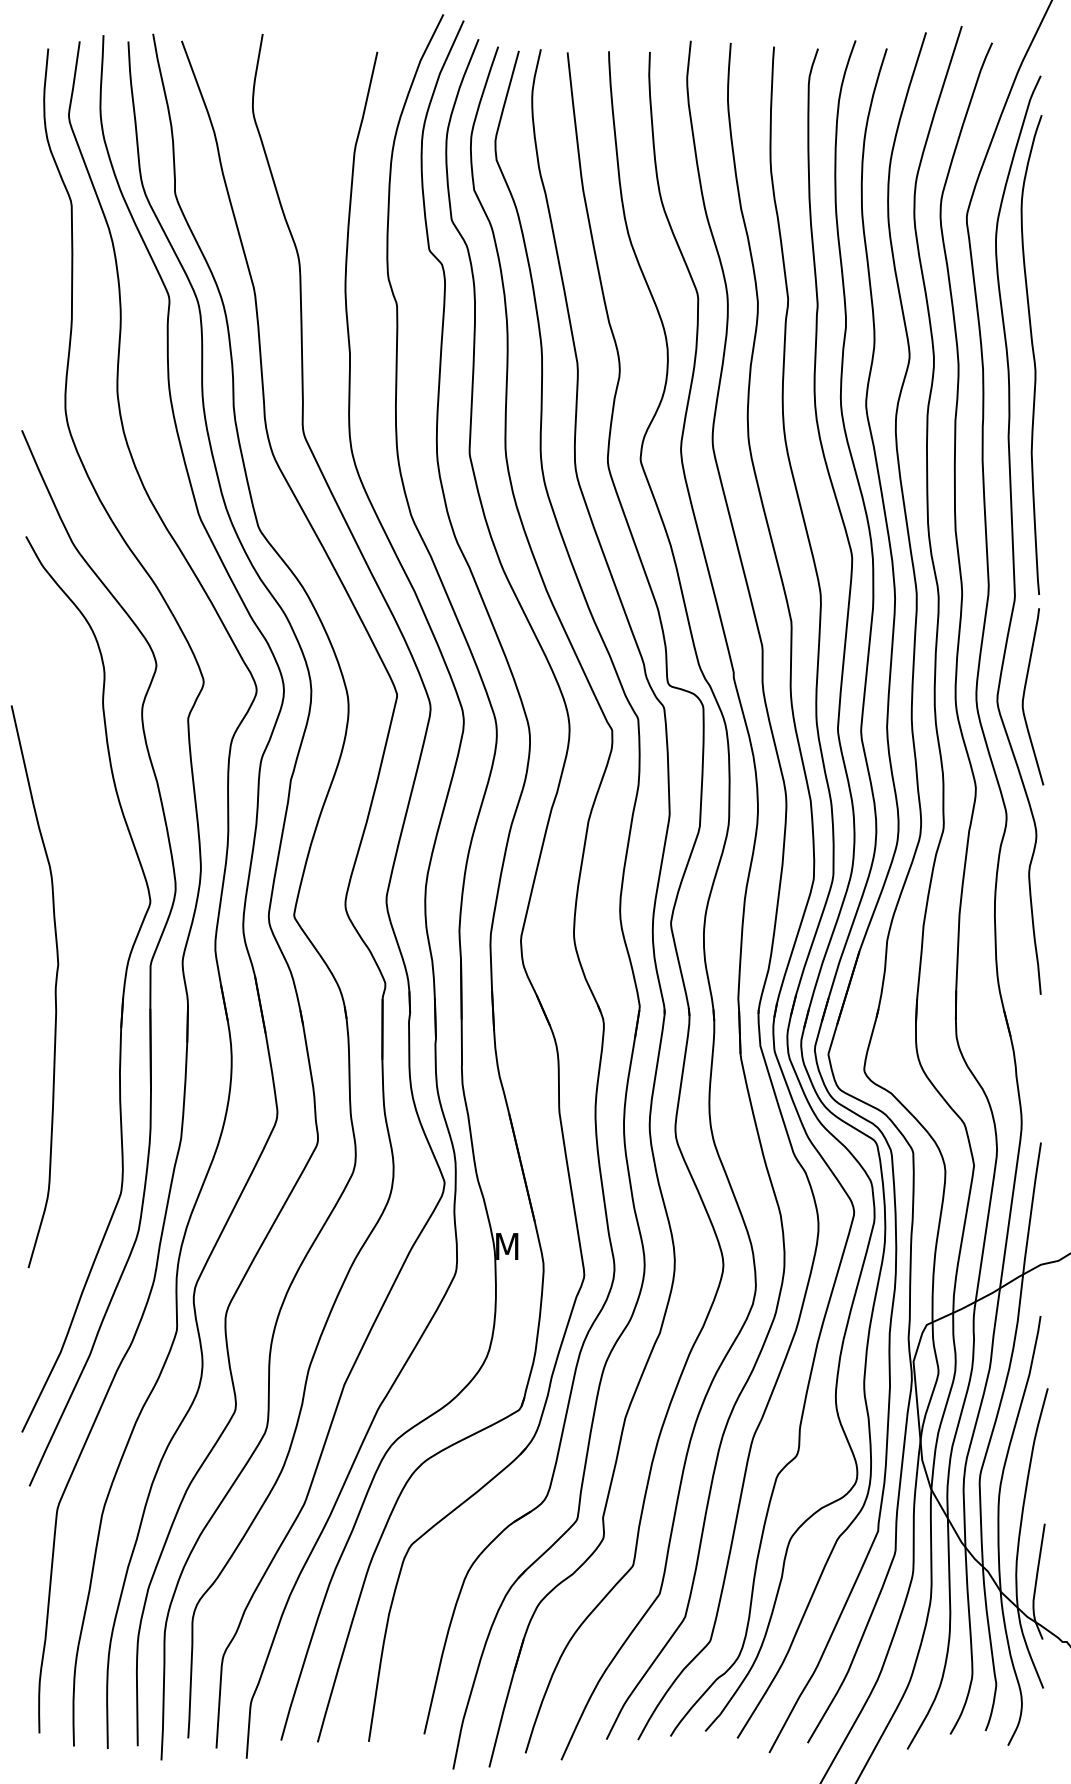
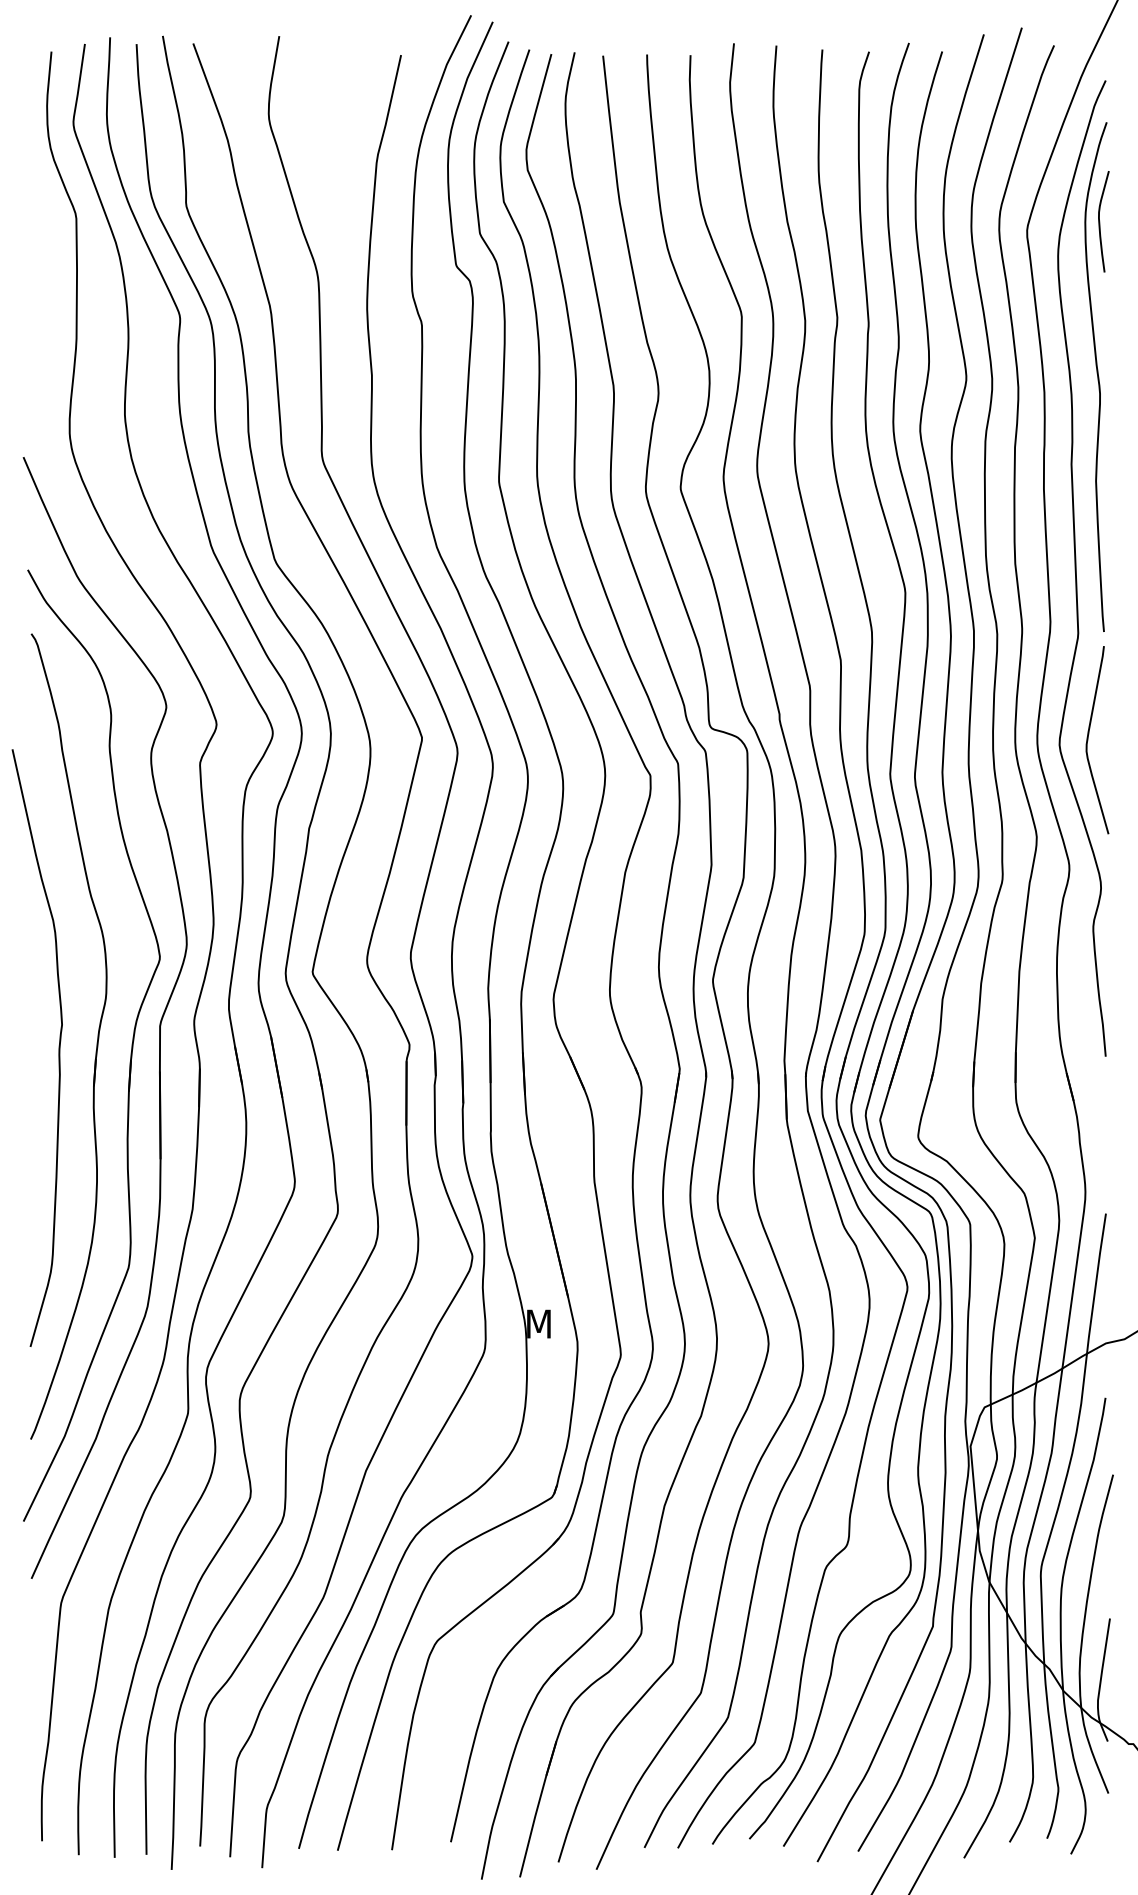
curve: (1035, 208) -> (1100, 221), added
part: (90, 982) -> (96, 1043), added

